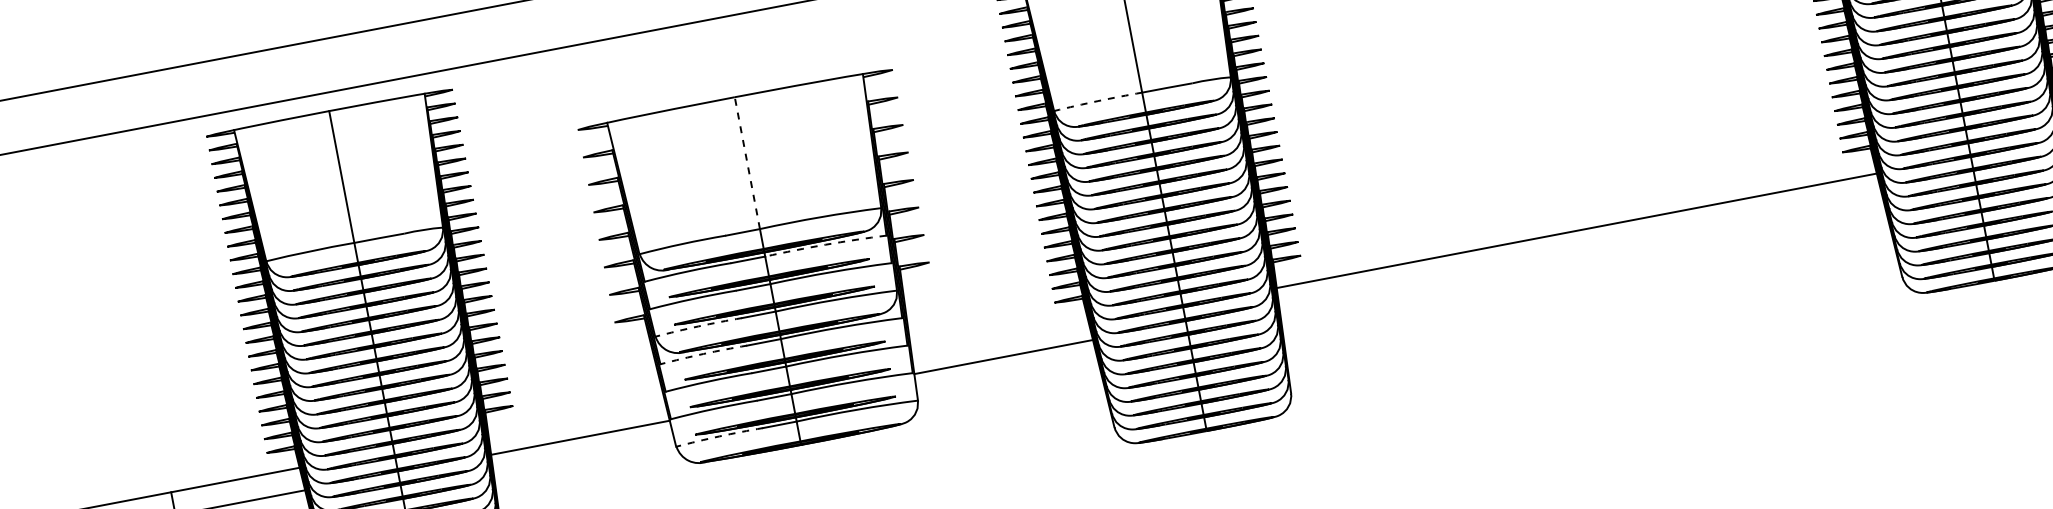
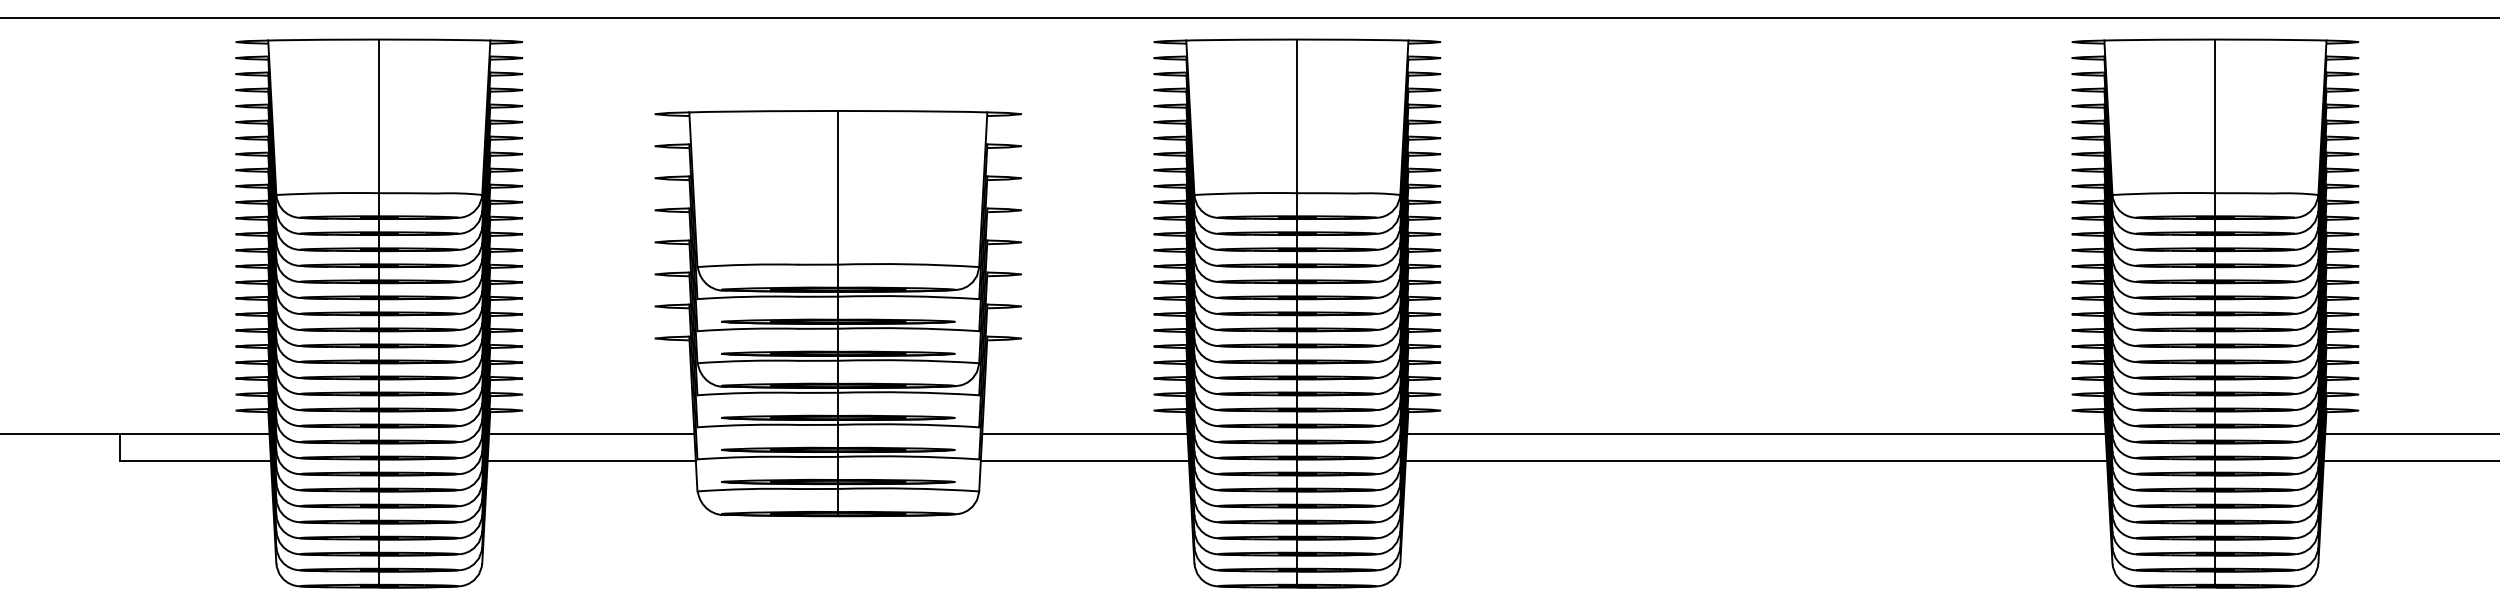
arc: (1097, 101) -> (1245, 193), dashed -> solid
line: (747, 162) -> (838, 187), dashed -> solid
line: (1575, 224) -> (1756, 434), added
line: (1576, 230) -> (1756, 460), moved
arc: (825, 244) -> (908, 296), dashed -> solid
arc: (698, 326) -> (748, 360), dashed -> solid
line: (999, 334) -> (1084, 434), added
arc: (703, 353) -> (748, 392), dashed -> solid
line: (575, 415) -> (591, 434), added
arc: (719, 436) -> (748, 489), dashed -> solid

